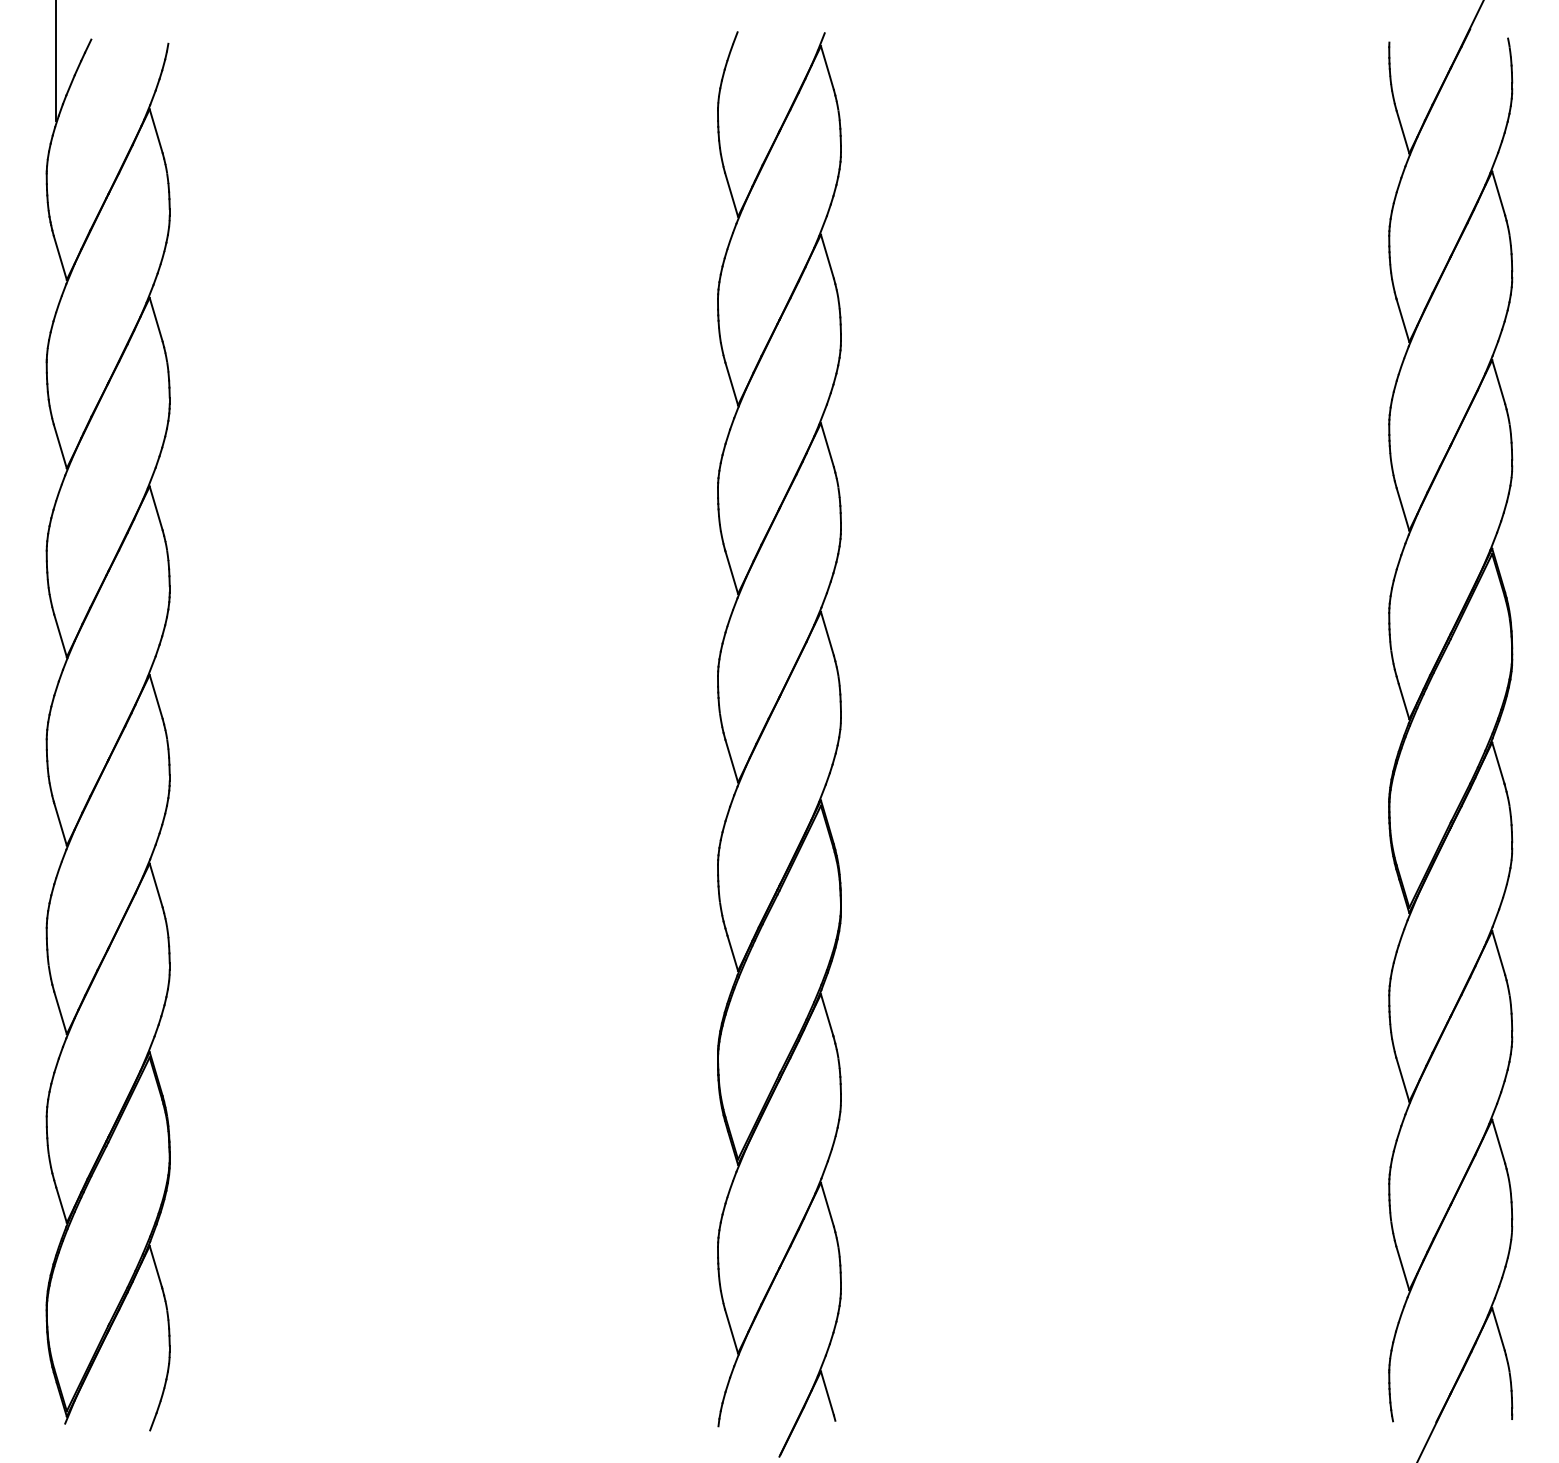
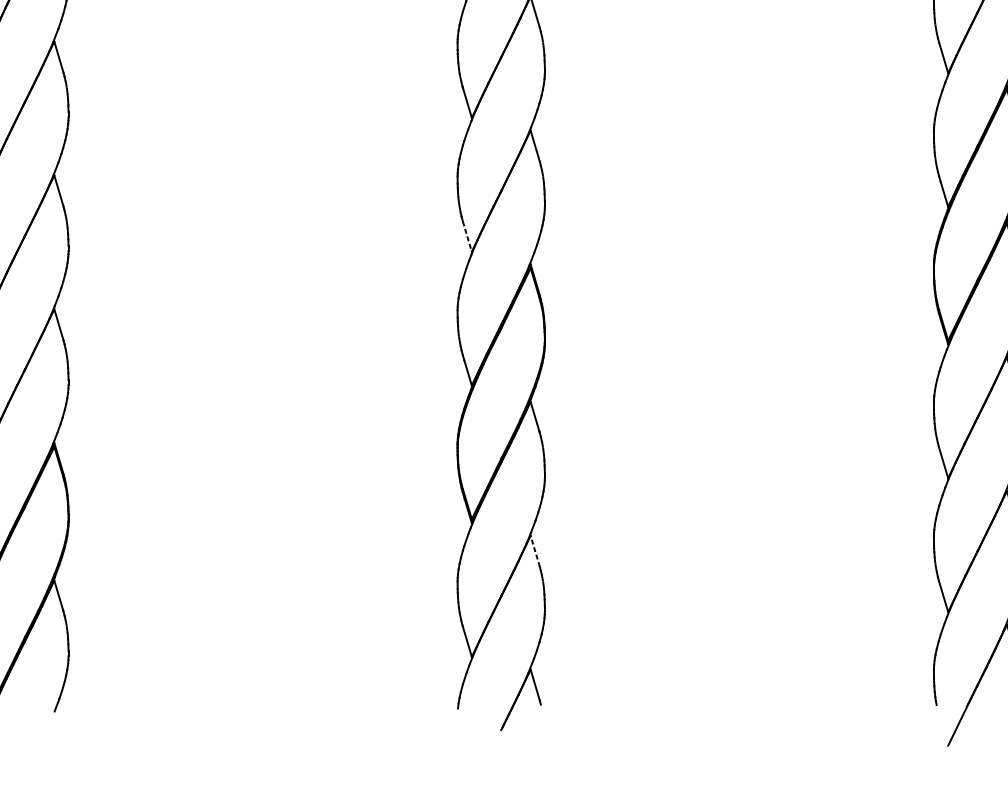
line: (731, 761) -> (467, 236), solid -> dashed
line: (827, 1204) -> (535, 551), solid -> dashed

